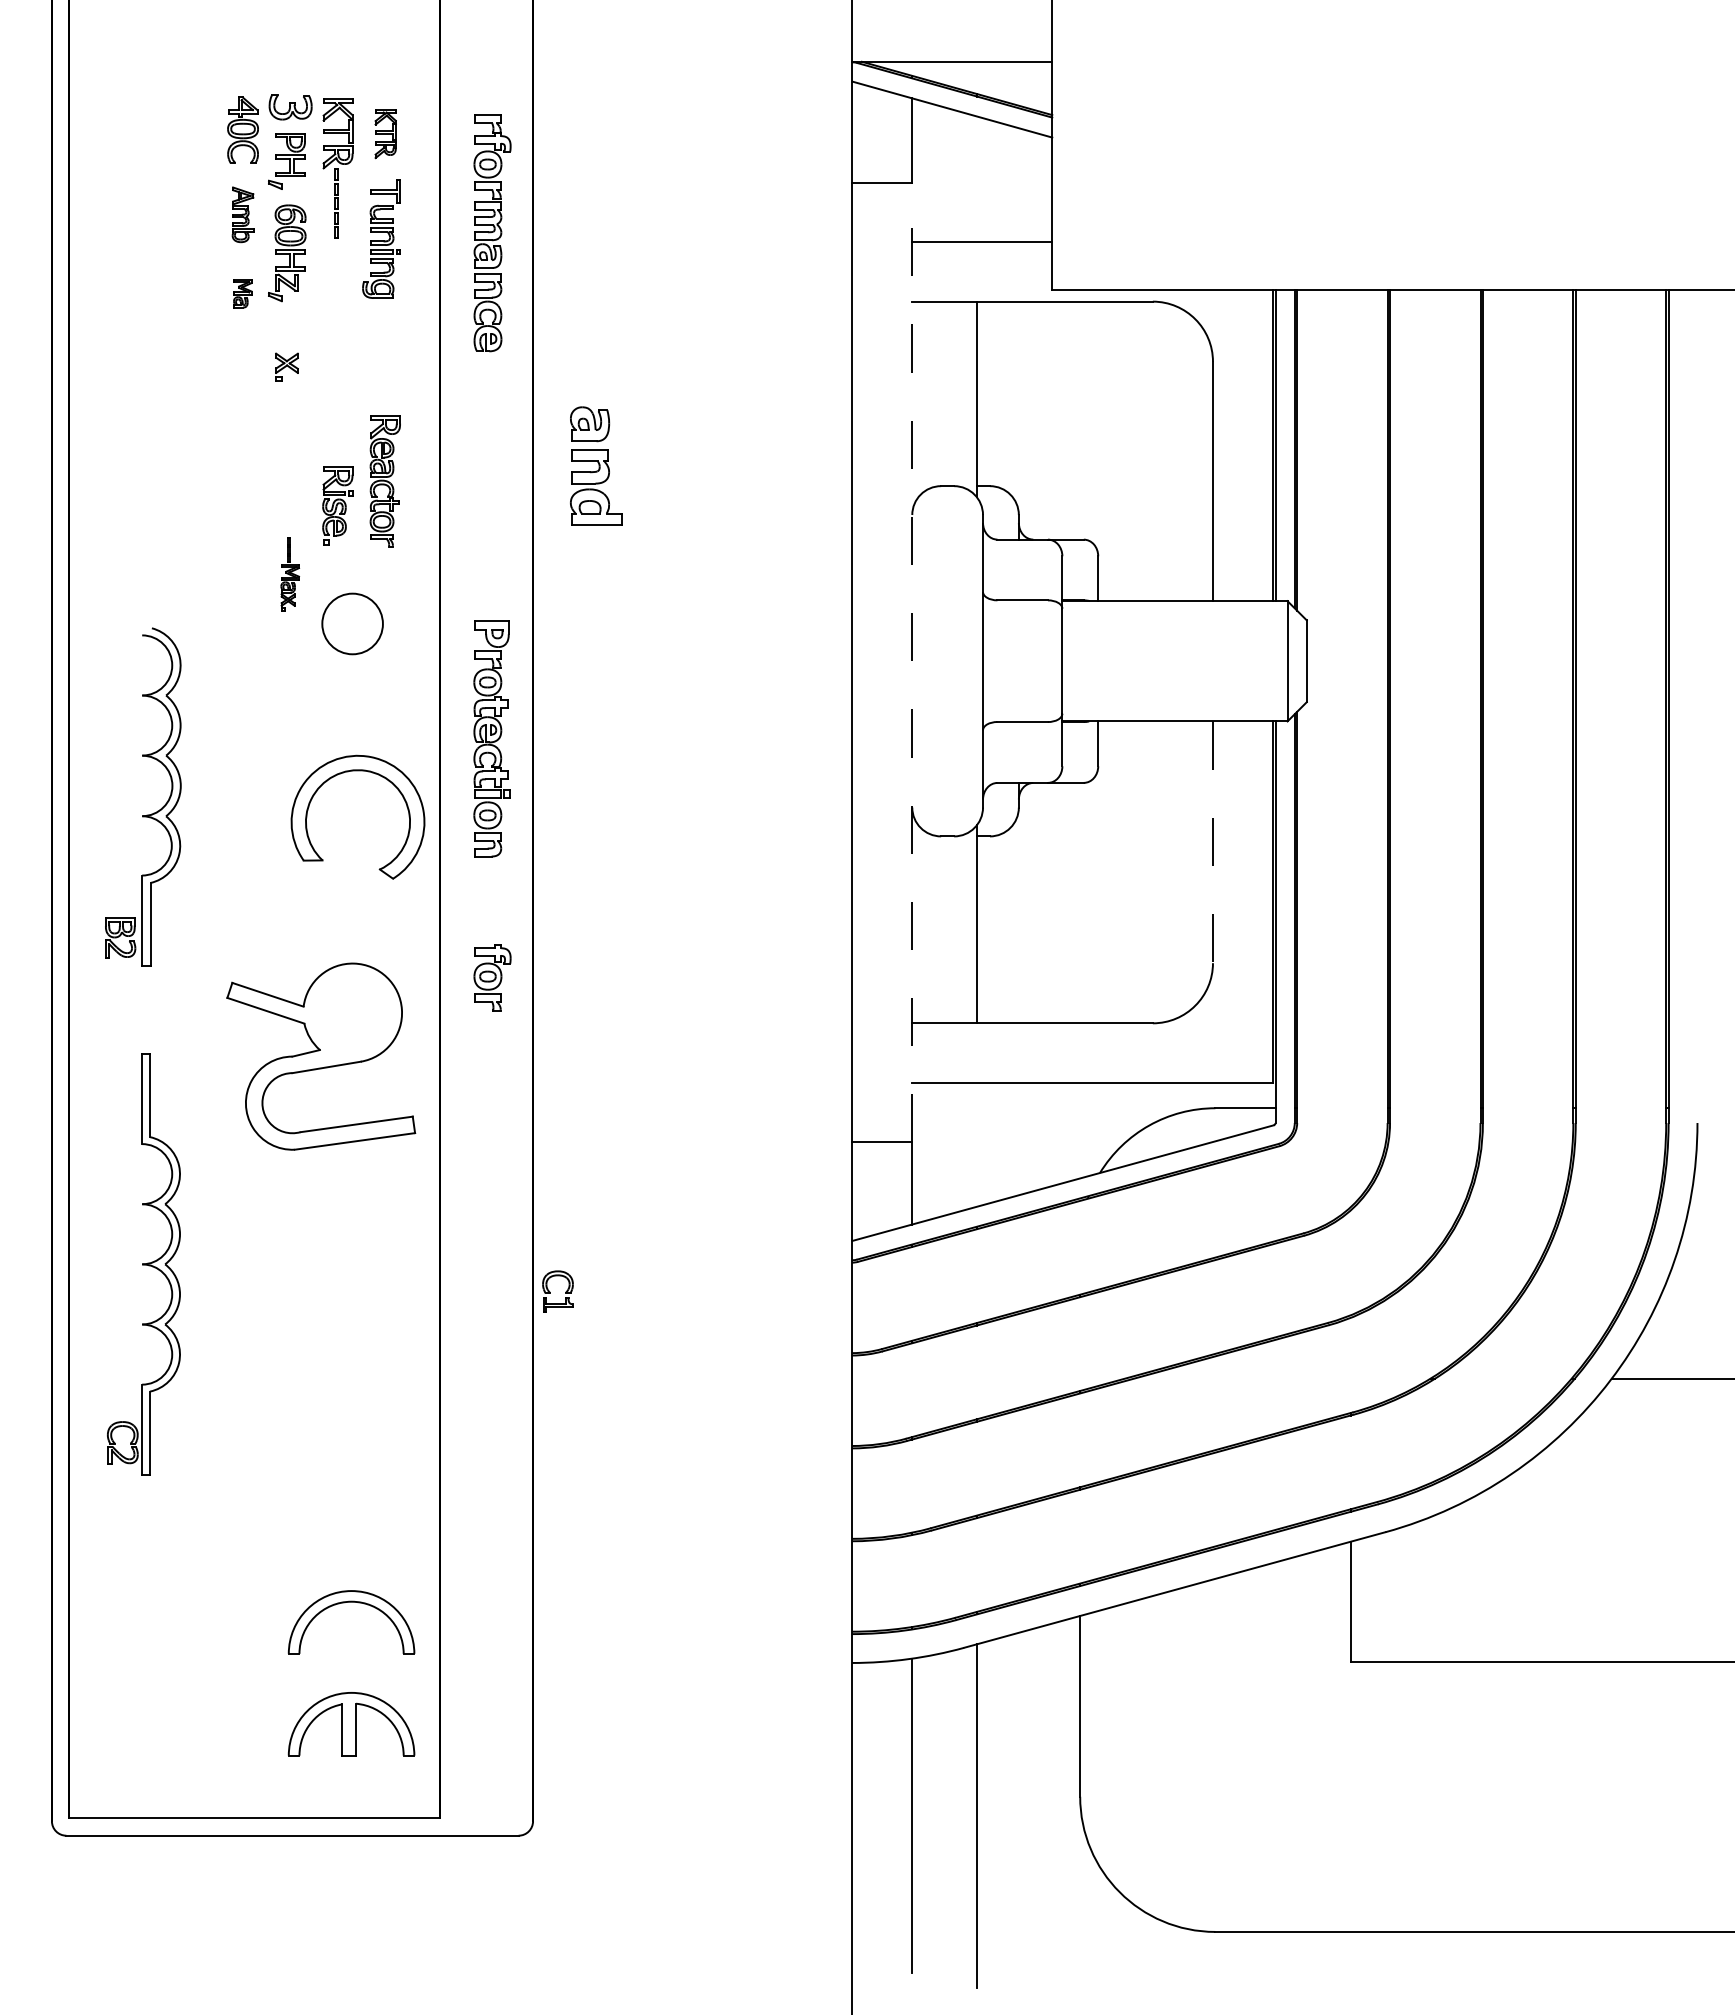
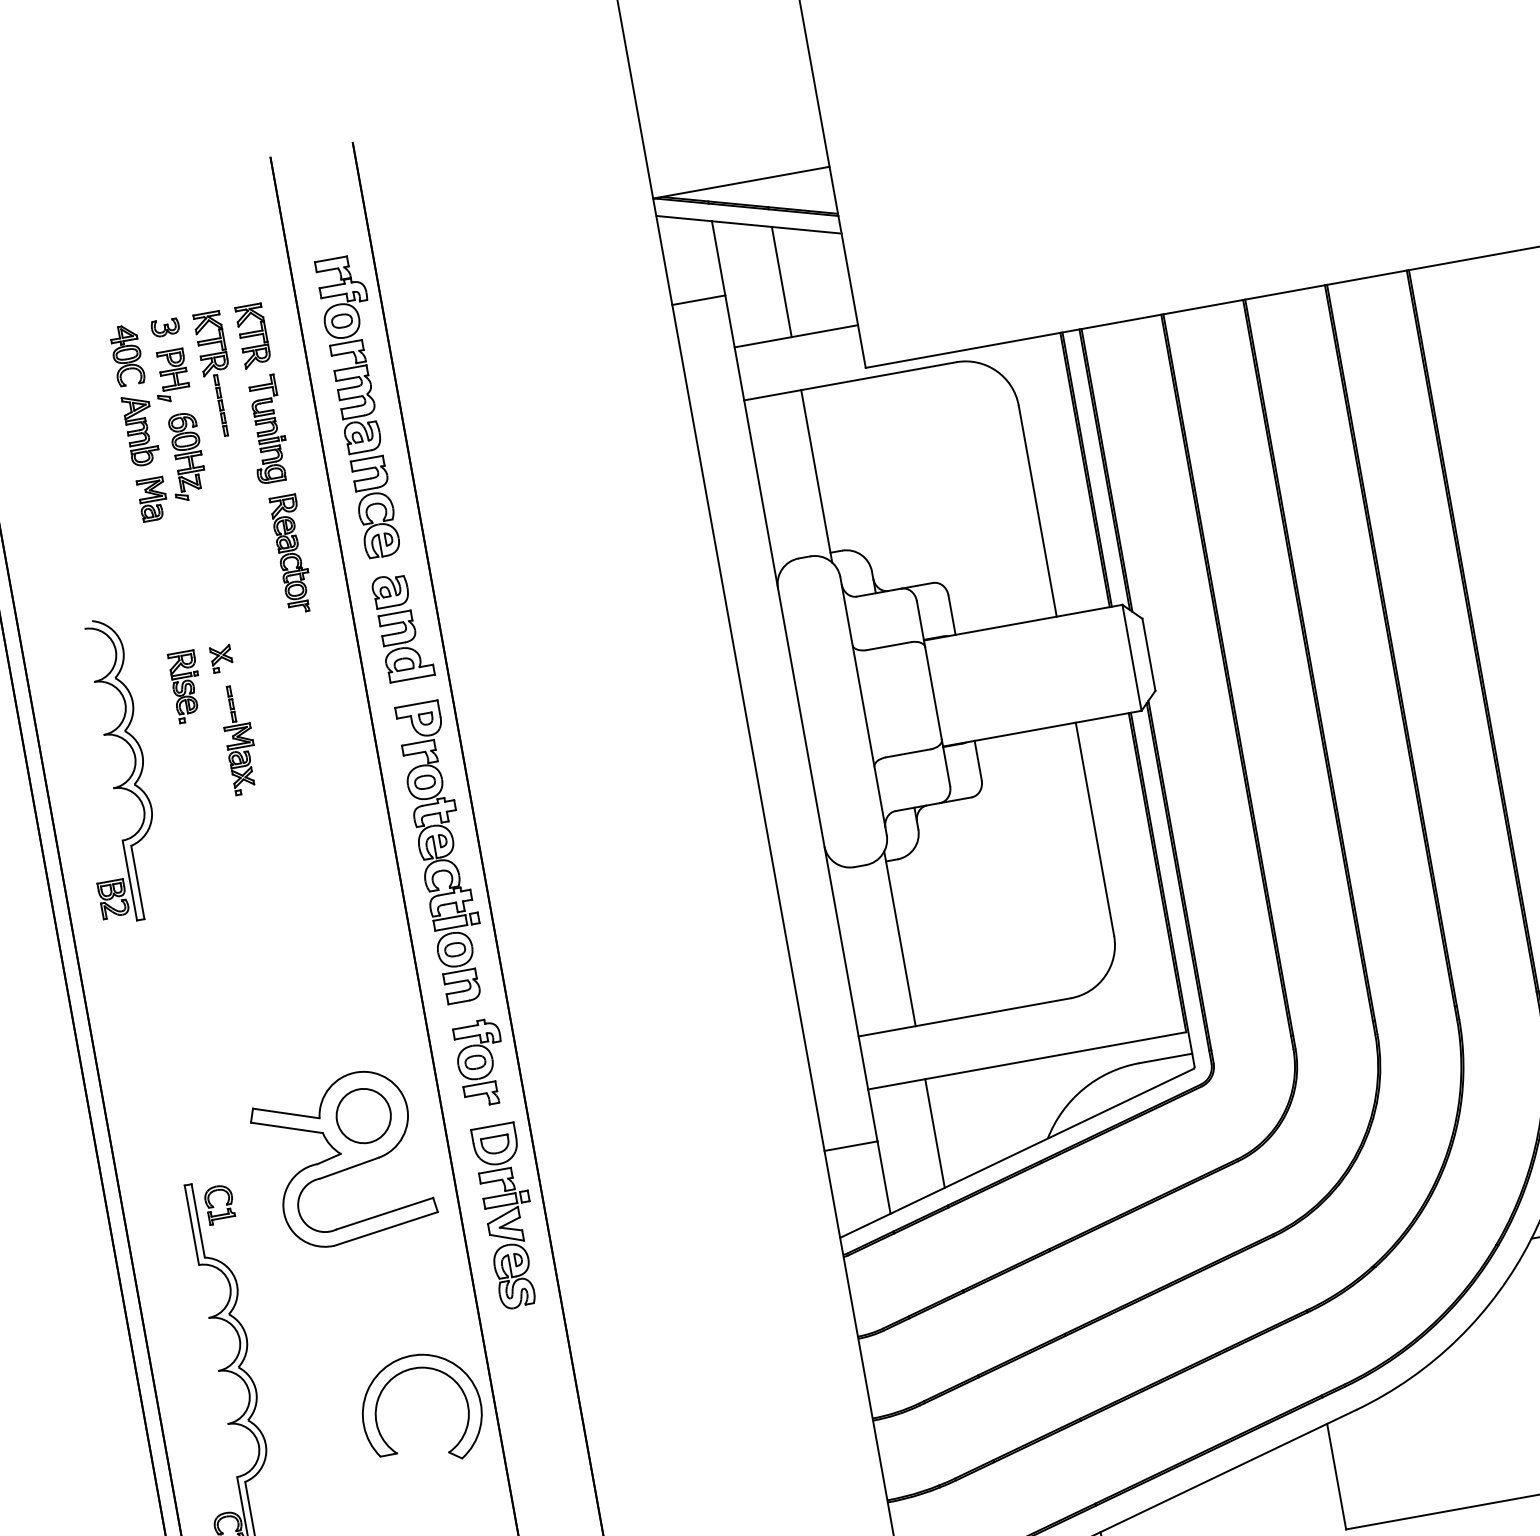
part: (290, 106) -> (165, 327), size x0.71
part: (385, 133) -> (253, 335), size x1.43
line: (976, 178) -> (781, 281), added
part: (243, 214) -> (140, 429), size x1.43
part: (492, 233) -> (363, 406), size x1.43
part: (242, 293) -> (152, 499), size x1.67
part: (286, 366) -> (221, 658), moved
part: (596, 465) -> (402, 626), moved
part: (384, 481) -> (291, 554), moved
part: (337, 505) -> (186, 686), moved
part: (289, 574) -> (238, 739), size x1.67
circle: (352, 623) -> (363, 1115), moved
line: (912, 662) -> (801, 718), dashed -> solid
part: (491, 738) -> (442, 852), size x1.43
part: (348, 772) -> (406, 1371), moved
part: (146, 814) -> (116, 786), moved
line: (1212, 842) -> (1094, 829), dashed -> solid
part: (492, 977) -> (481, 1062), size x1.43
line: (976, 1144) -> (934, 1133), added
part: (492, 1151) -> (509, 1215), added
part: (550, 1291) -> (213, 1205), moved

